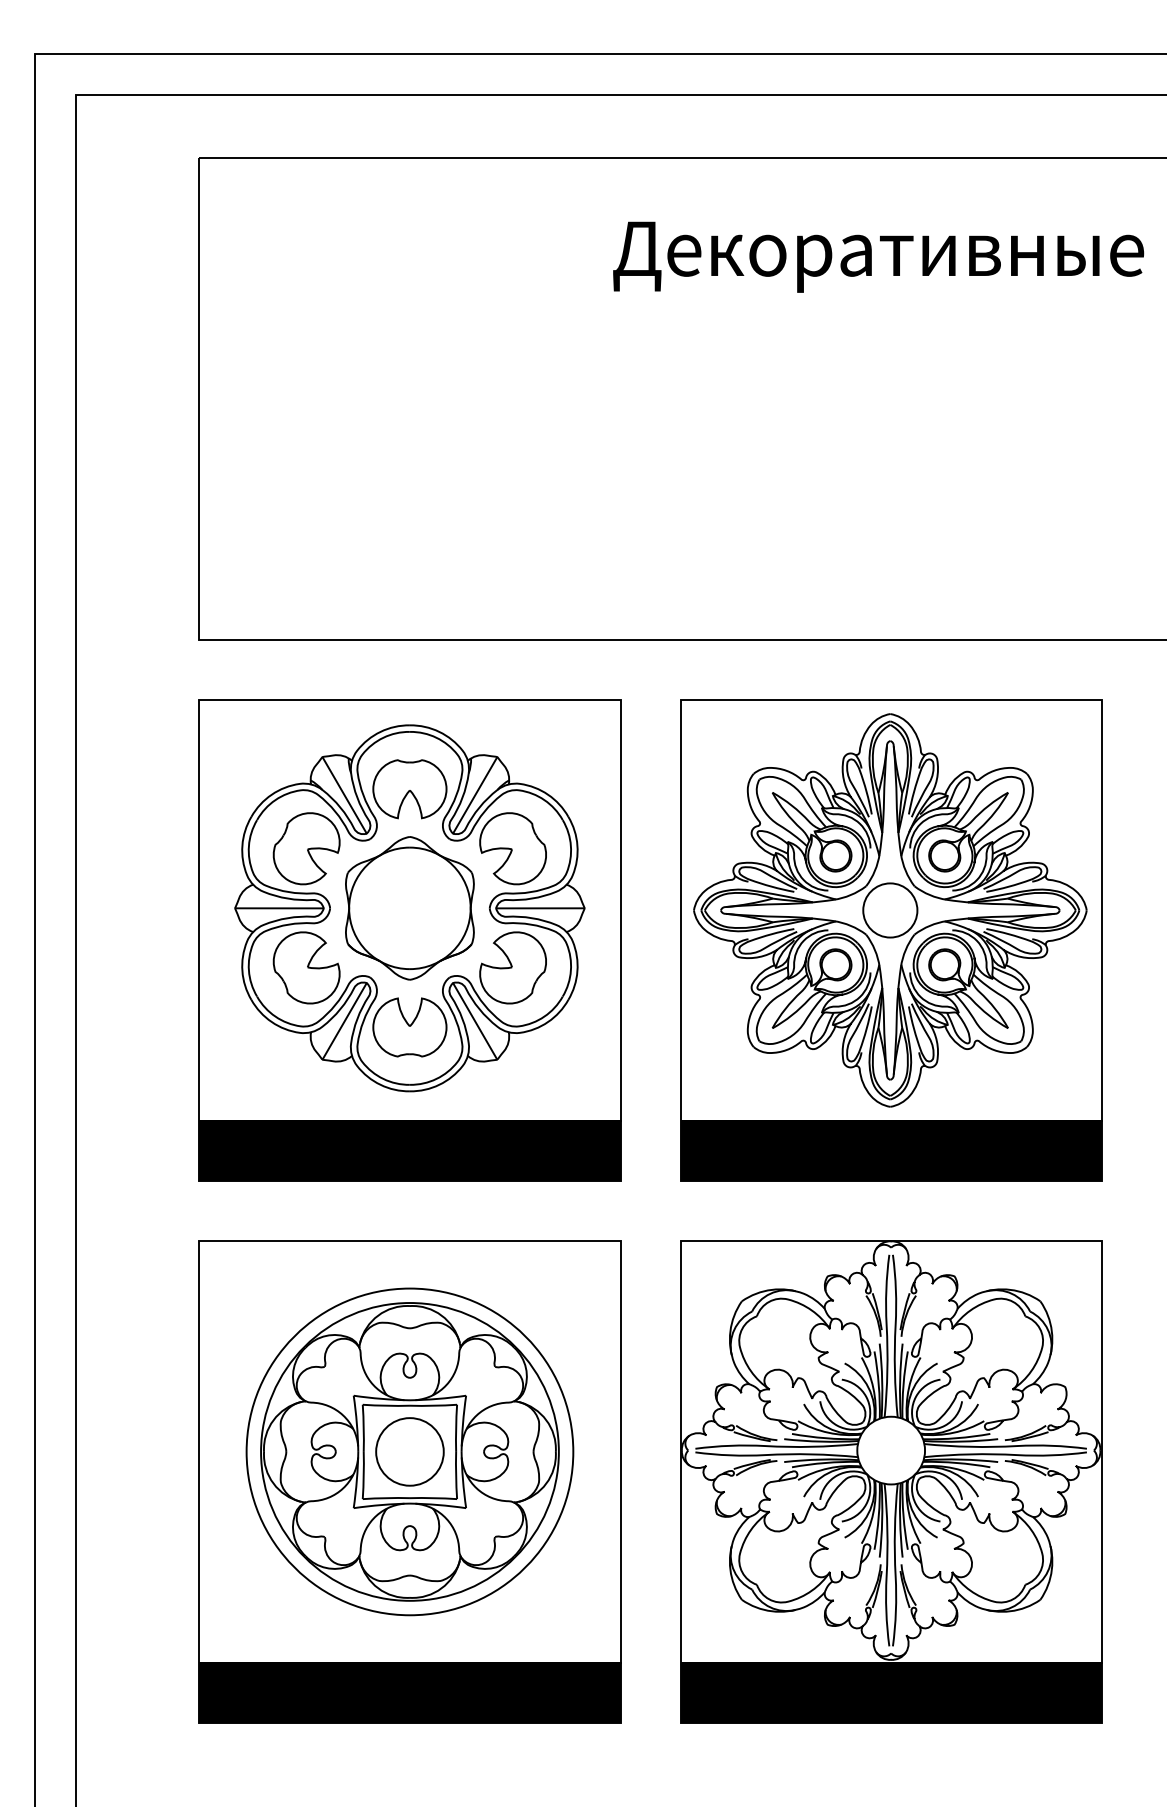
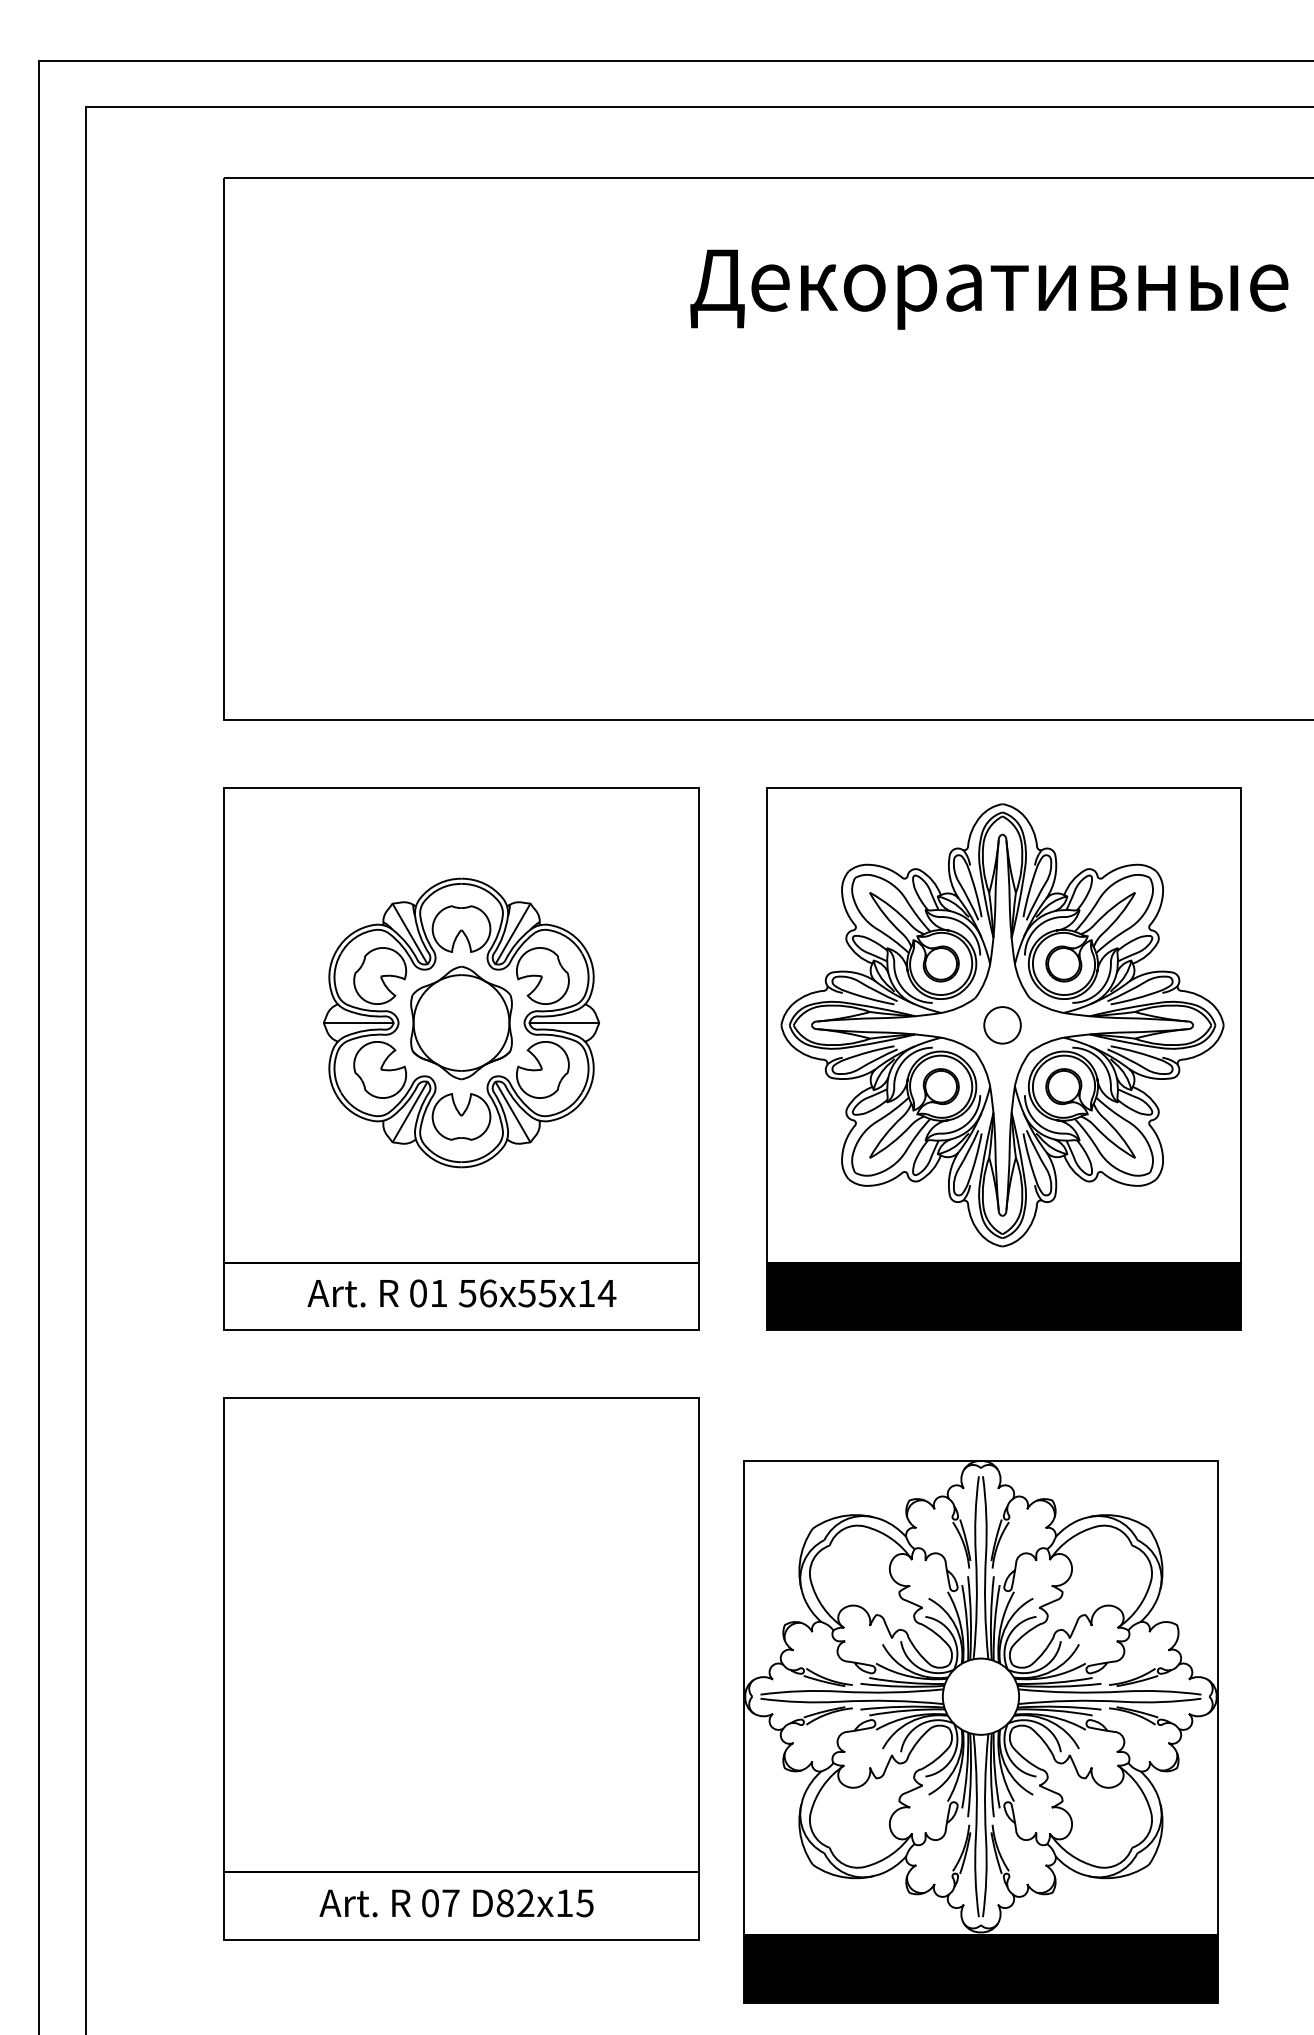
part: (409, 908) -> (461, 1023), size x0.7
circle: (890, 910) -> (1002, 1025), size x0.6
fill: (409, 1151) -> (461, 1296), removed
part: (409, 1451) -> (461, 1634), removed
part: (891, 1481) -> (981, 1731), moved
fill: (409, 1692) -> (461, 1906), removed

